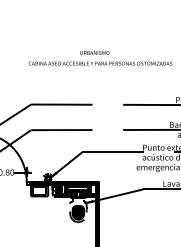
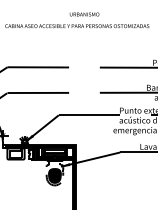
text: (94, 52) -> (84, 14), moved

